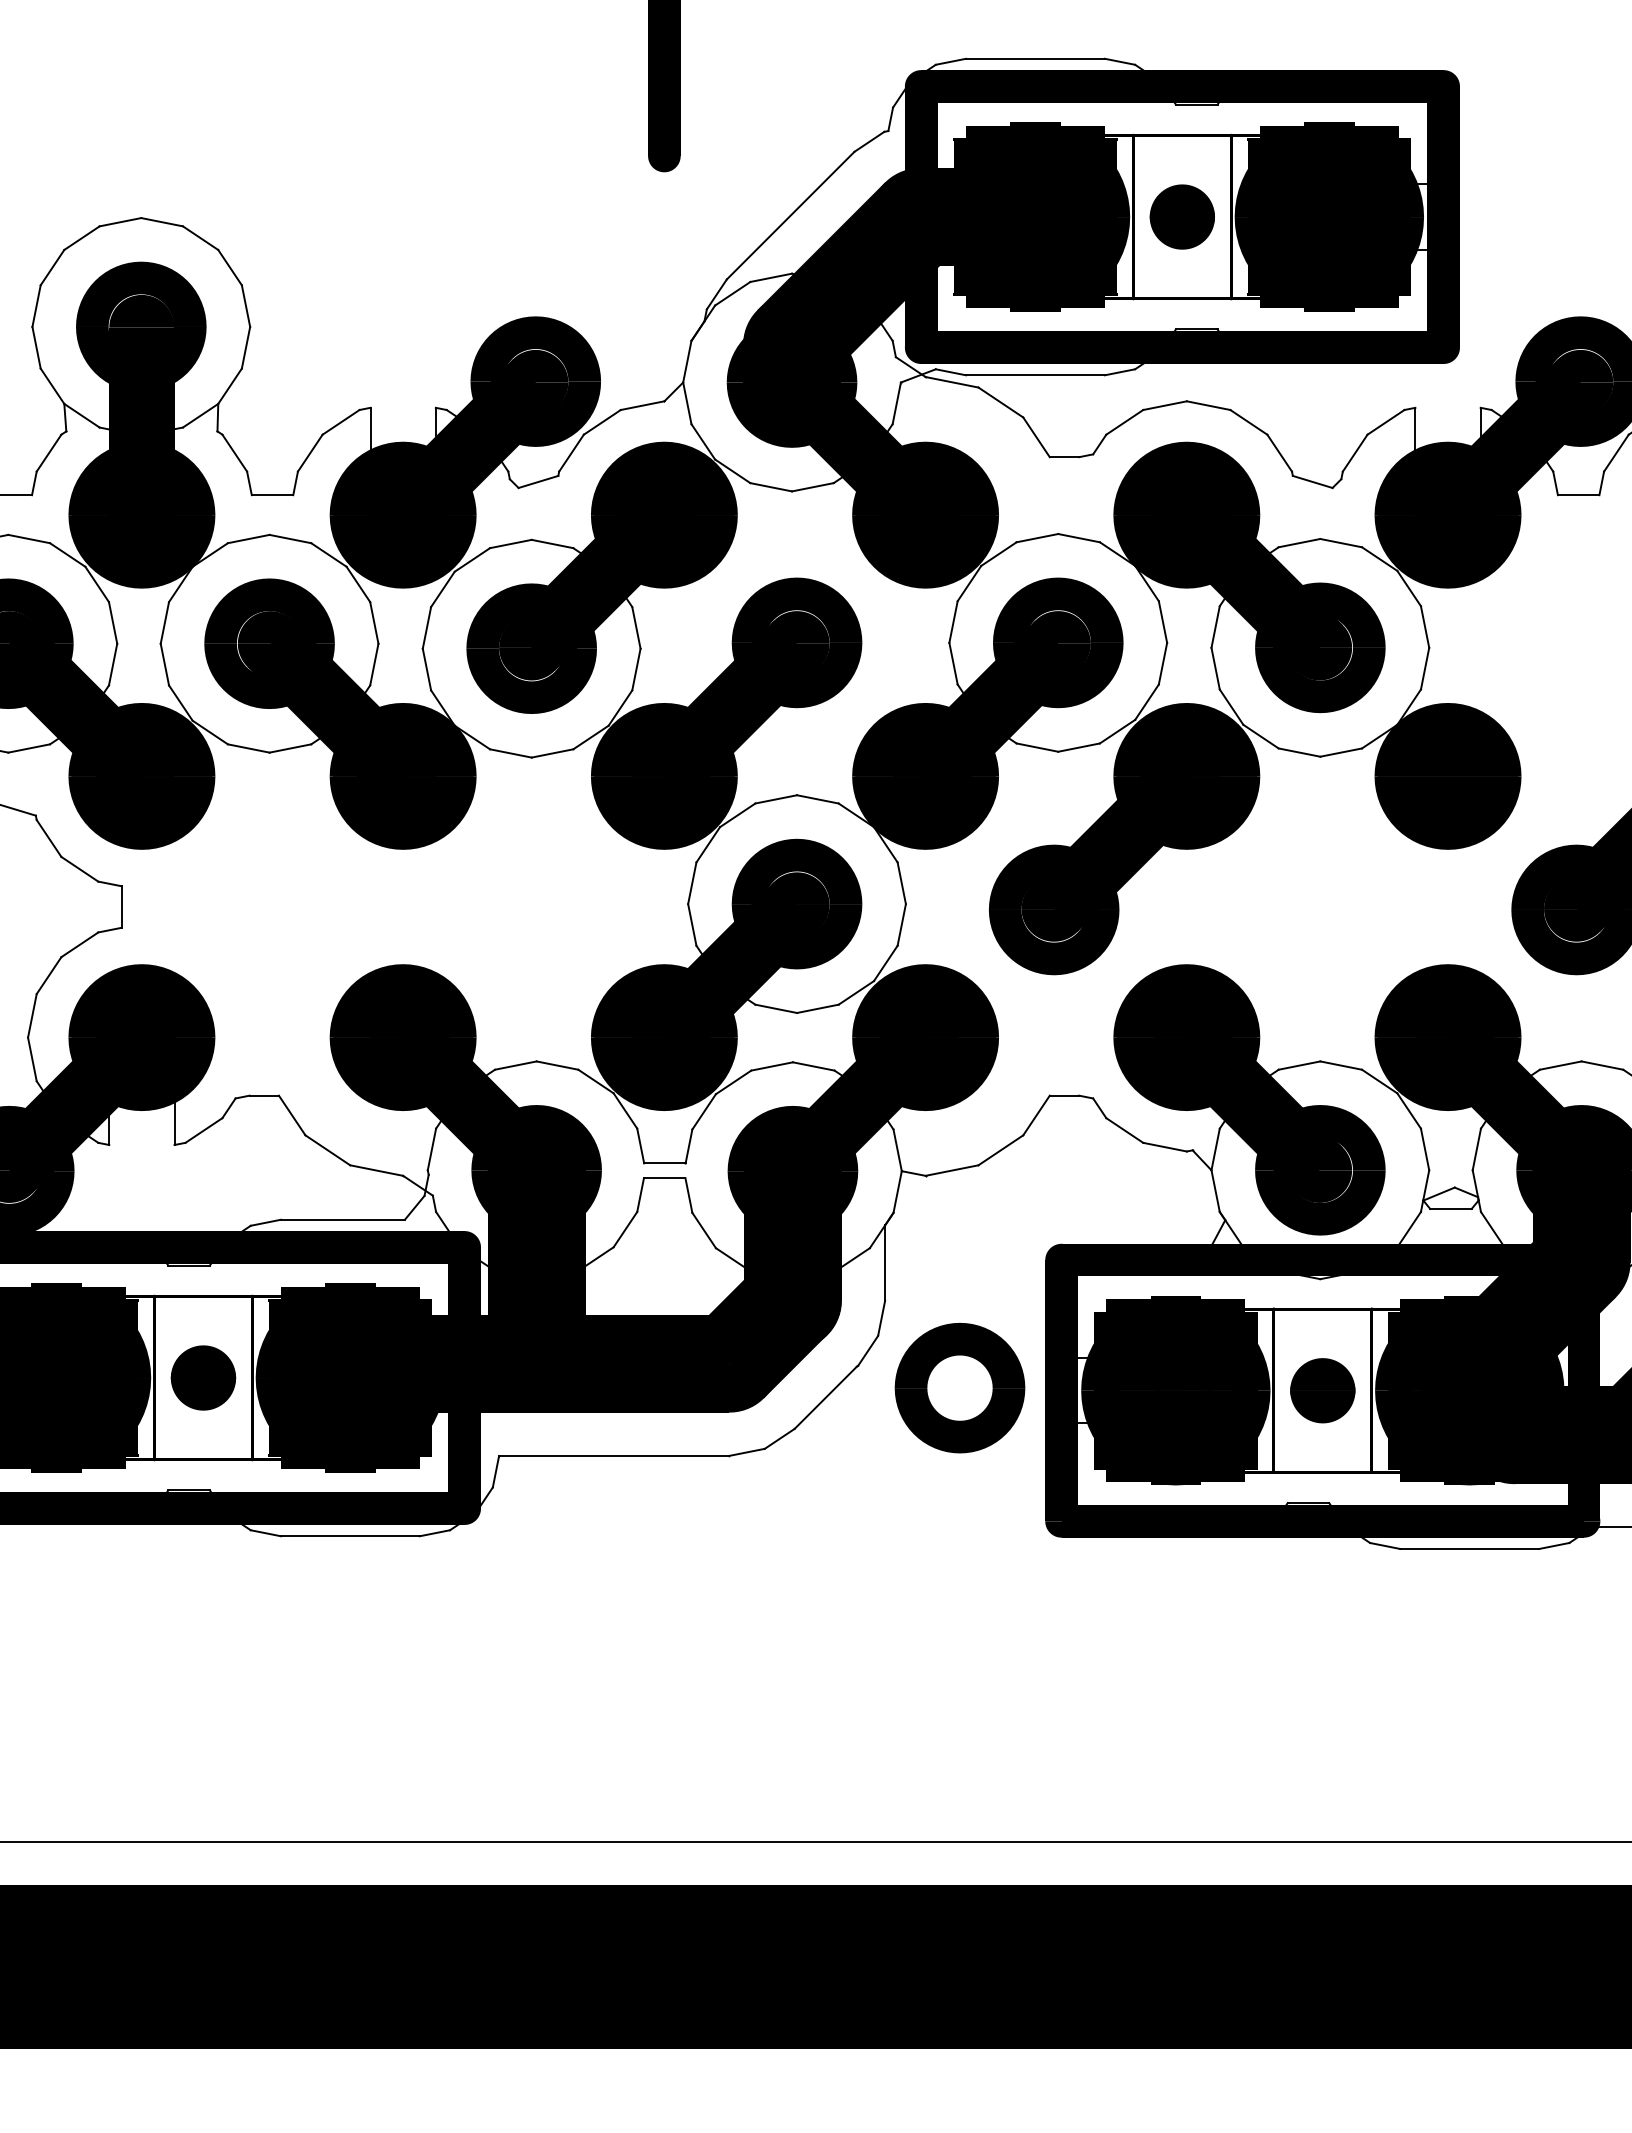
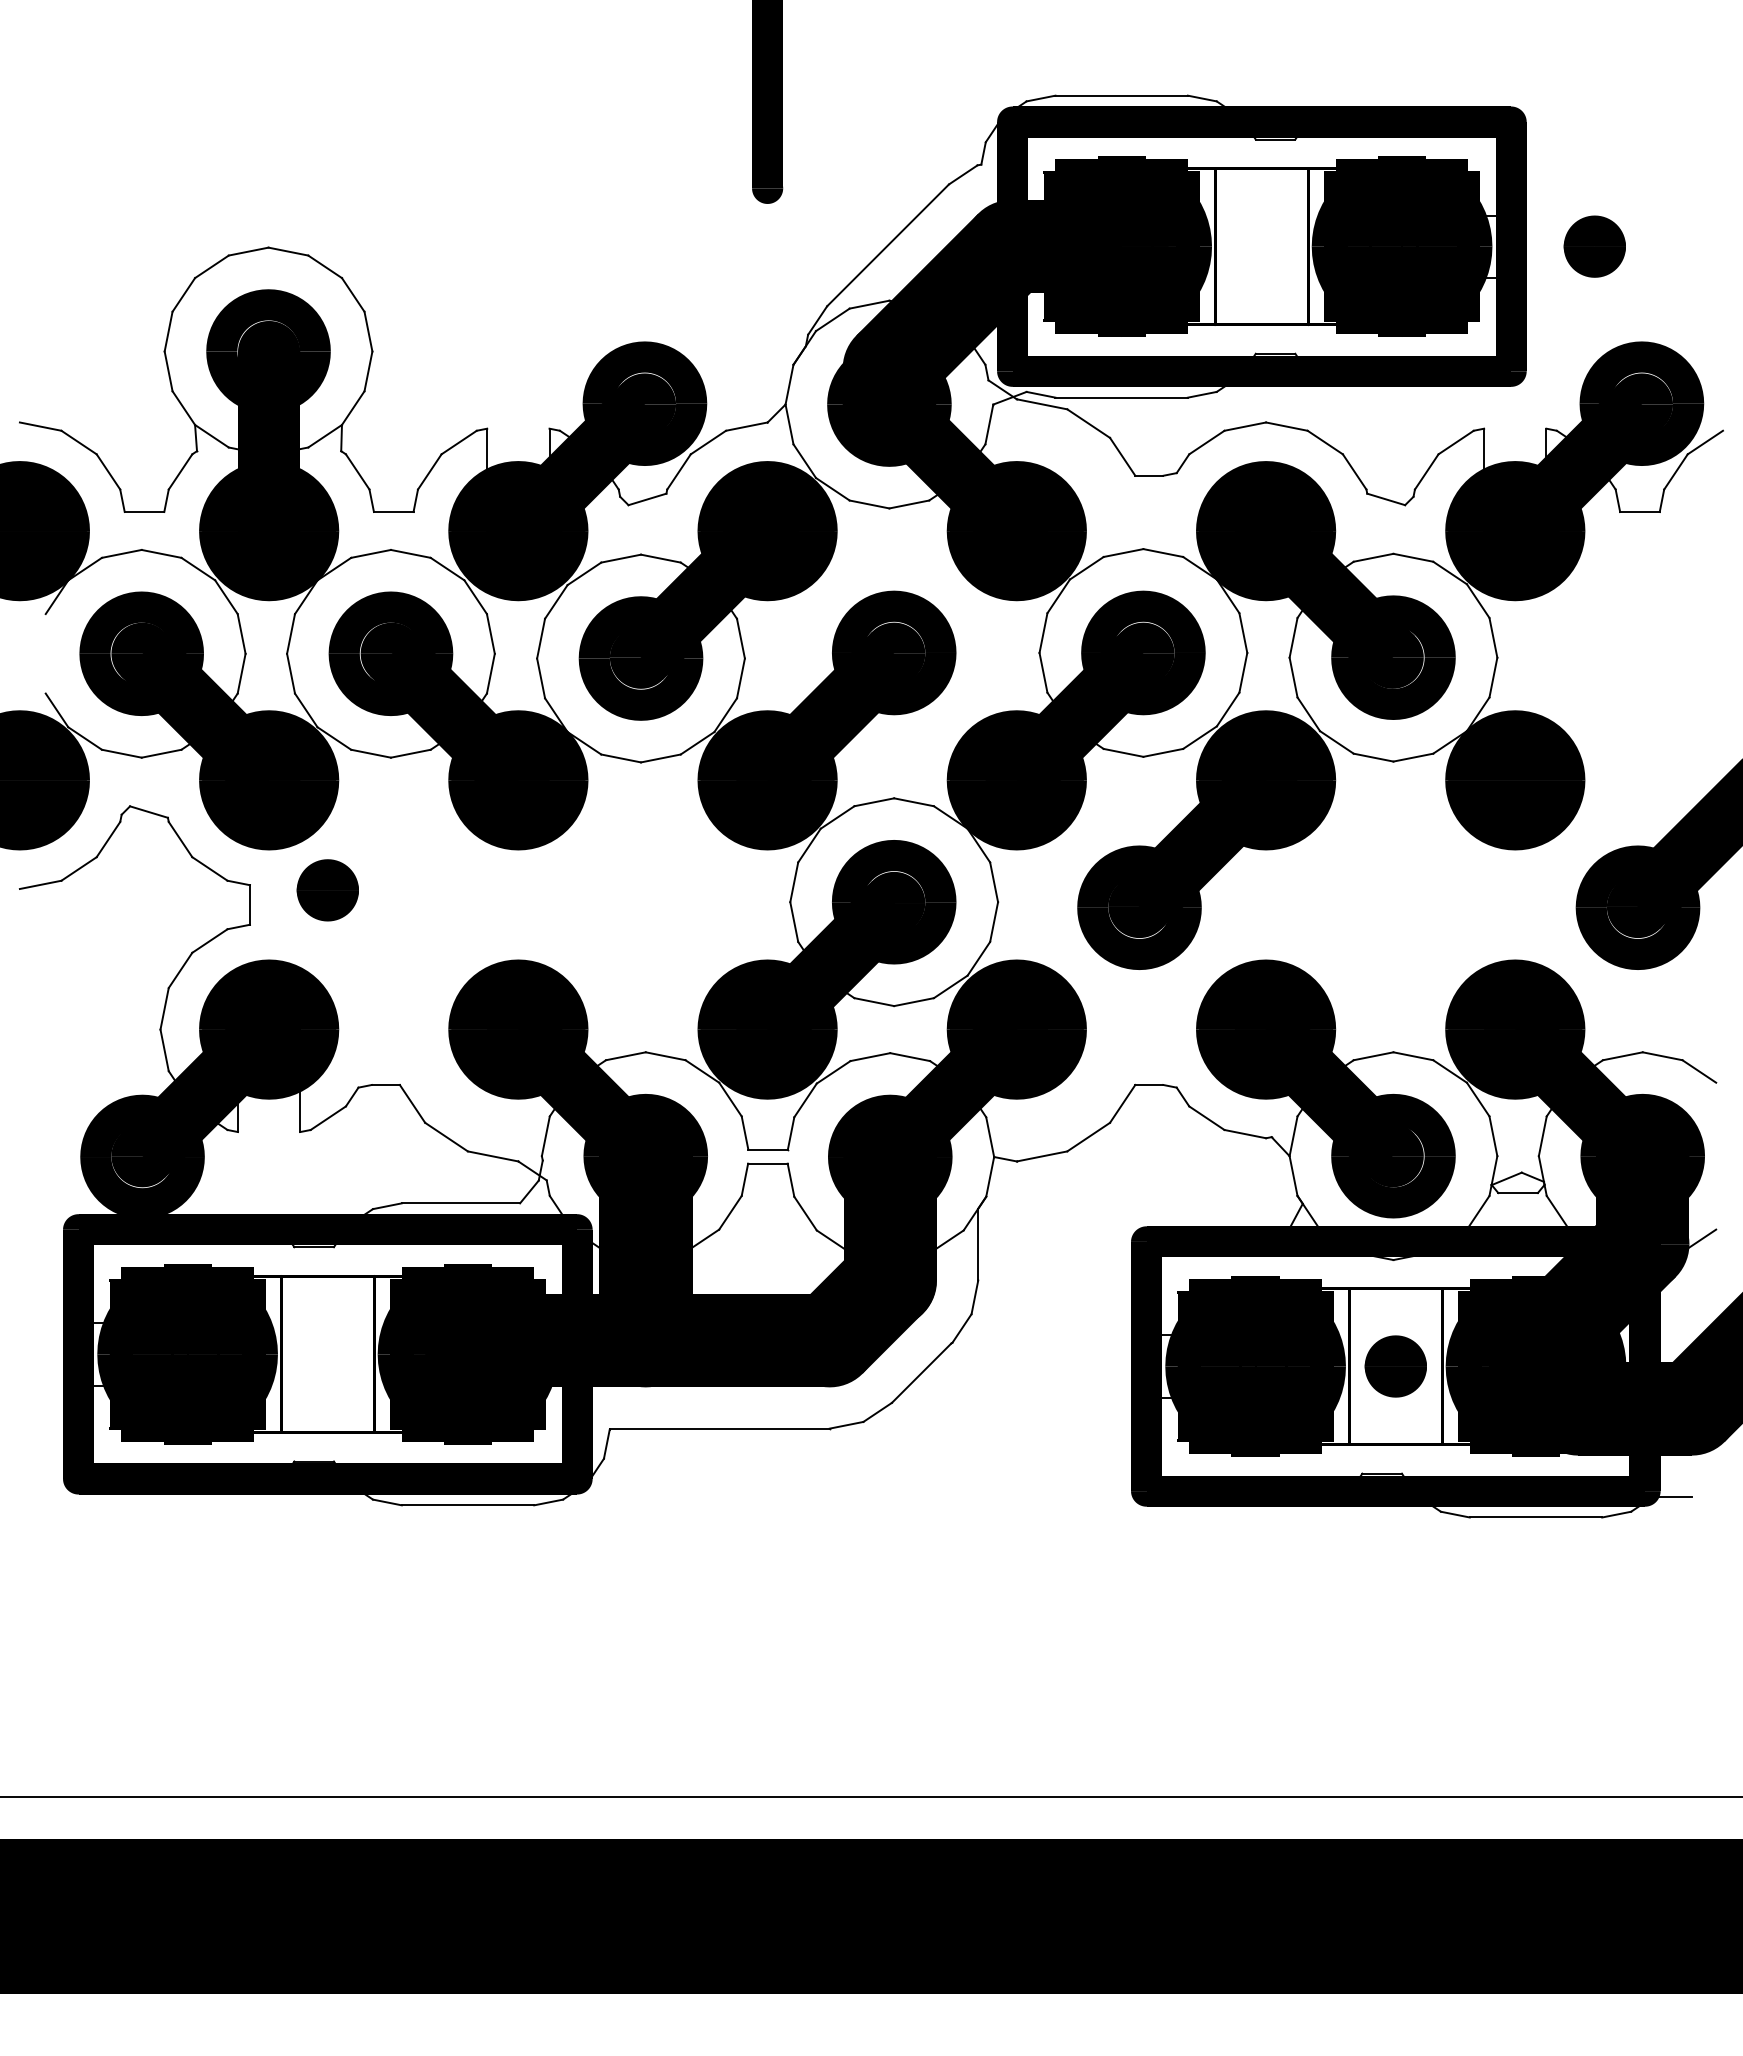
part: (1182, 216) -> (1594, 246), moved
part: (203, 1378) -> (327, 890), moved
part: (959, 1387) -> (1049, 1363), removed

